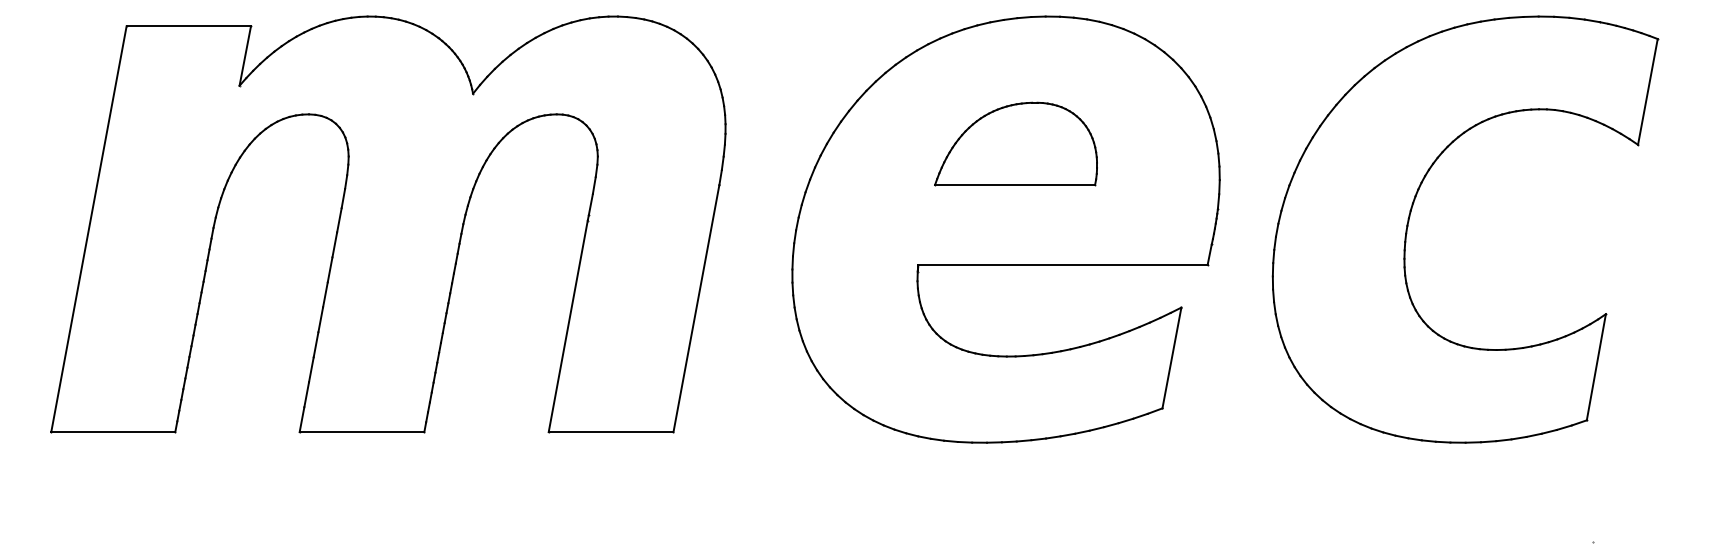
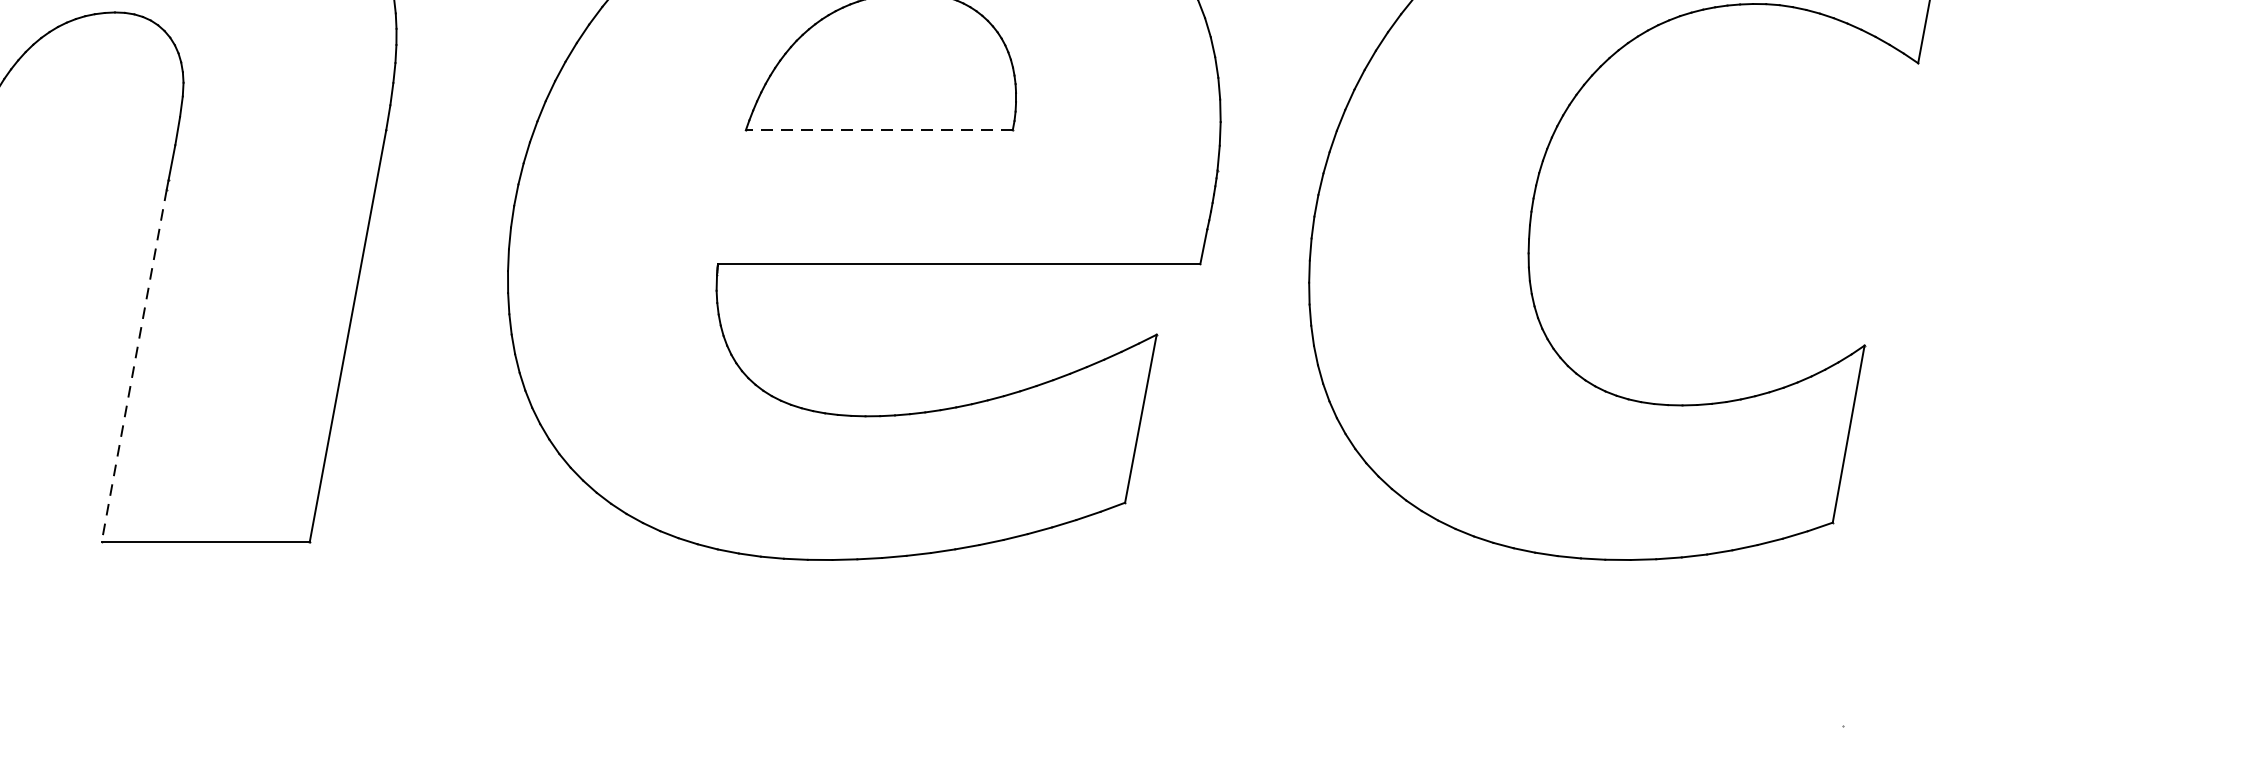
line: (1014, 185) -> (878, 131), solid -> dashed
line: (568, 326) -> (134, 366), solid -> dashed

